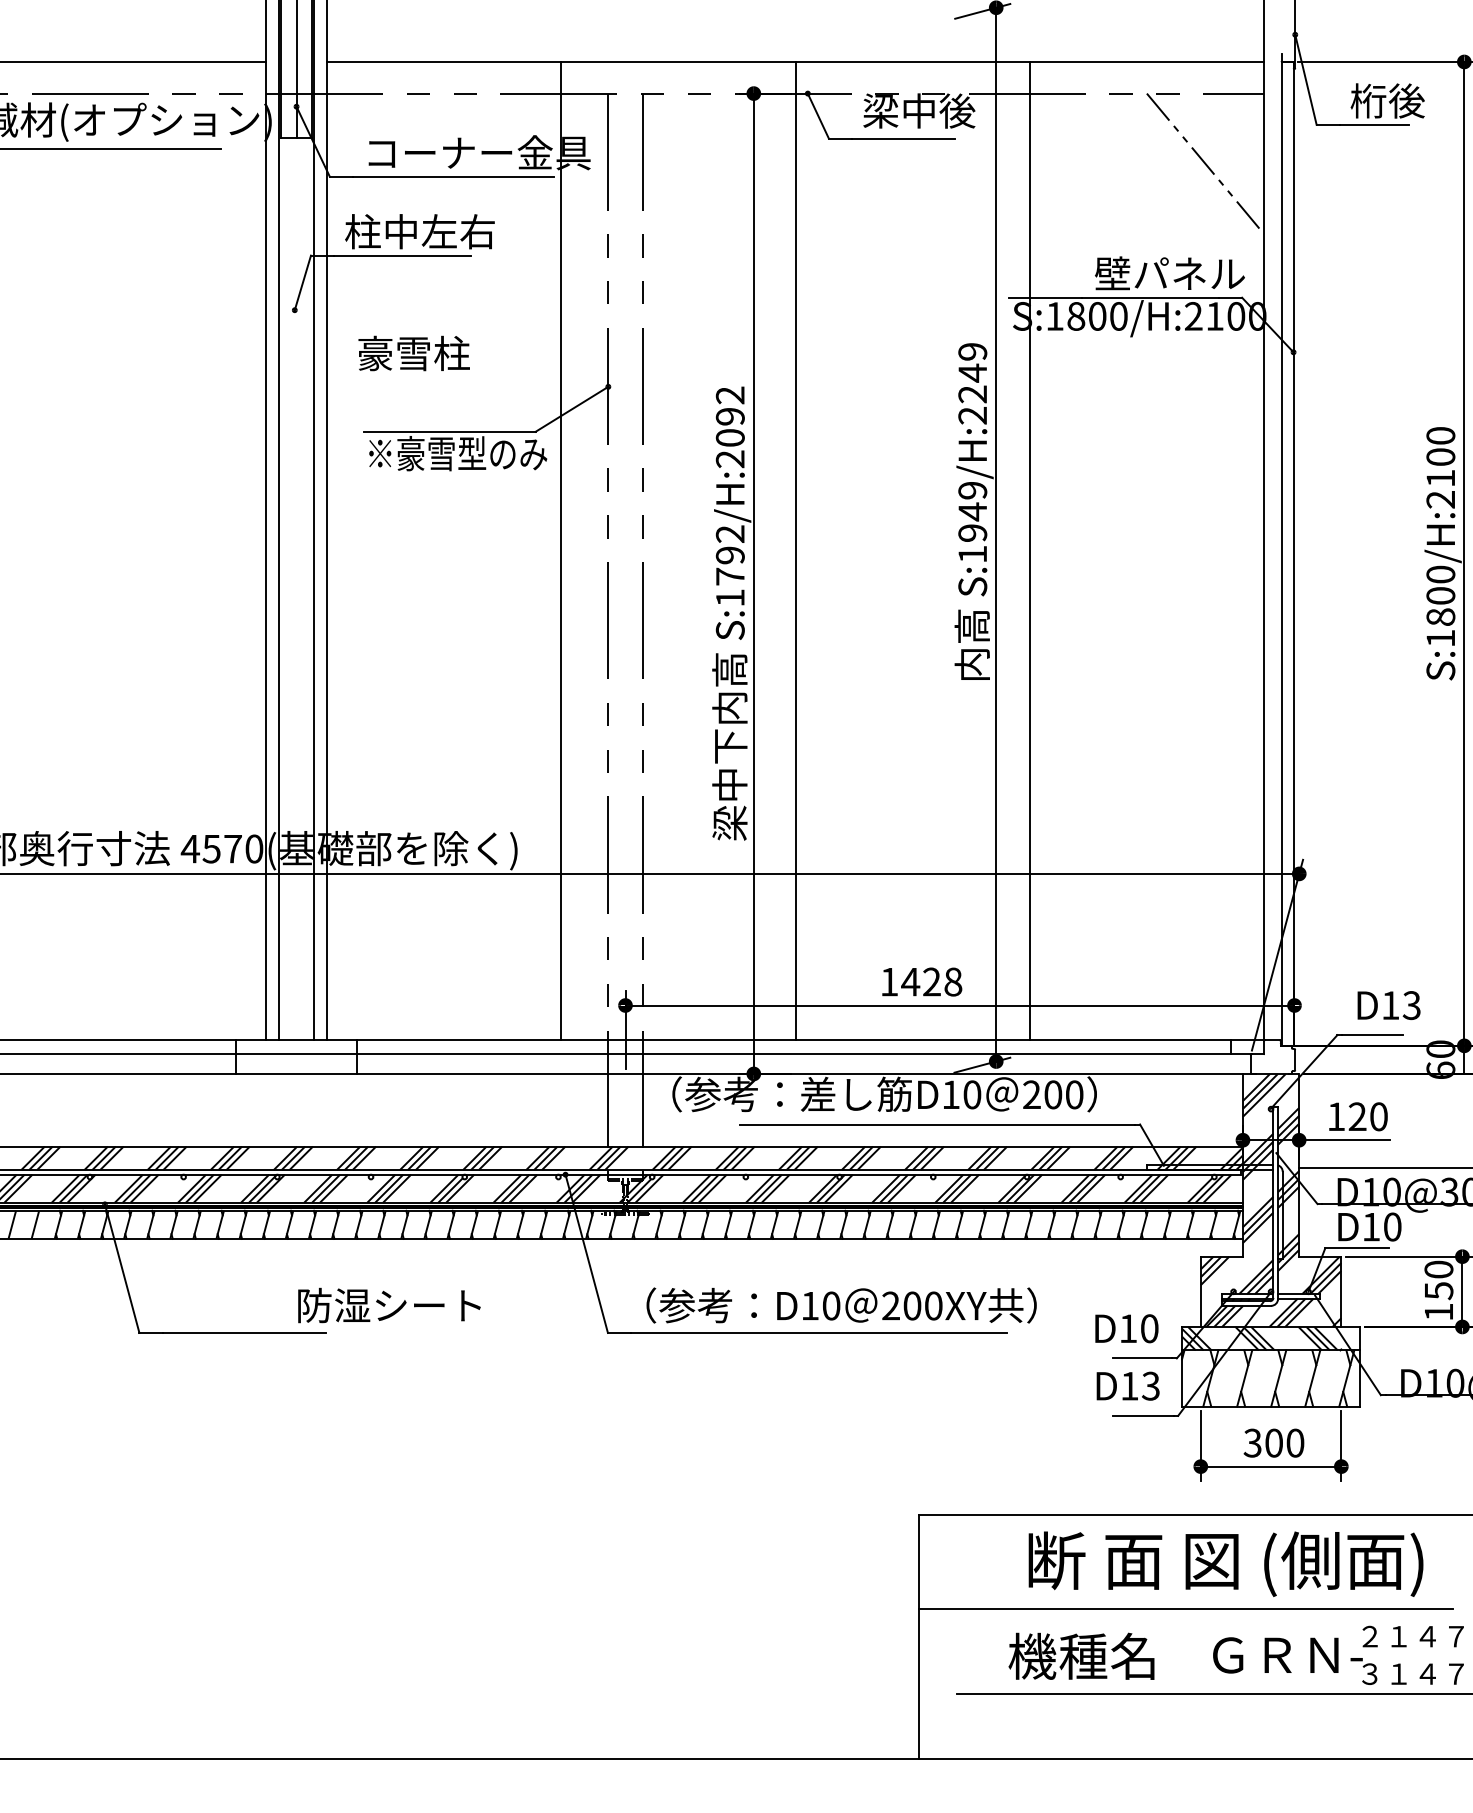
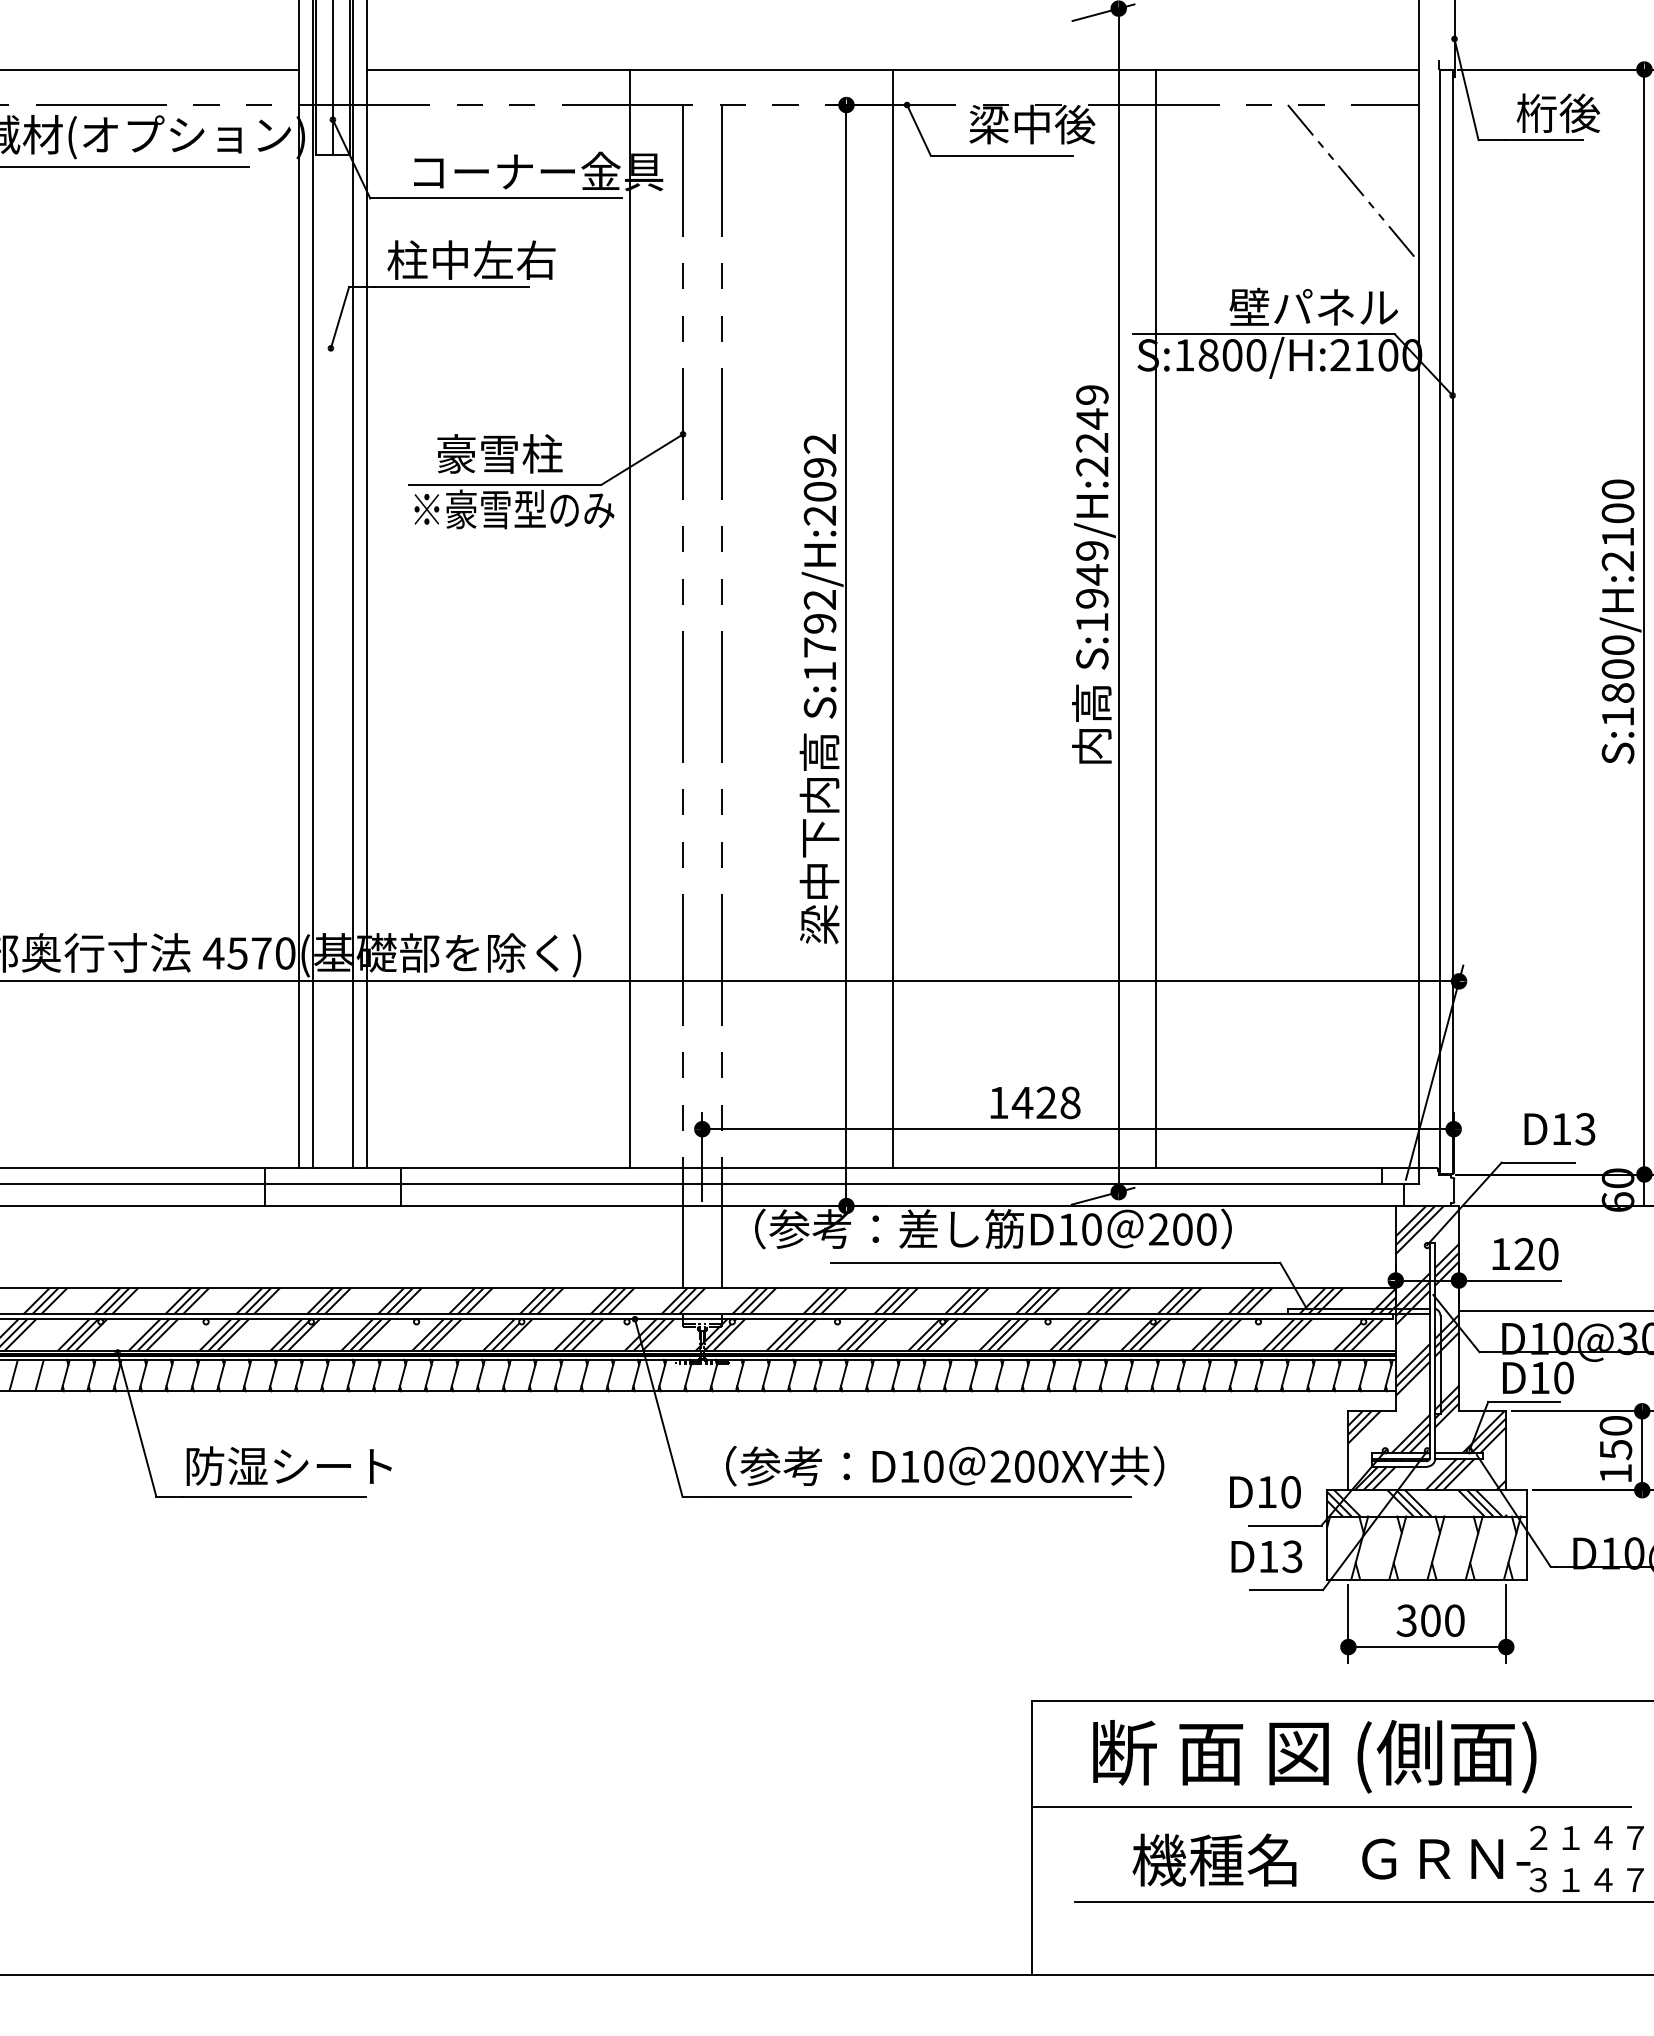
text: (413, 353) -> (499, 453), moved
text: (388, 1304) -> (288, 1465), moved
text: (1225, 1564) -> (1314, 1756), moved

